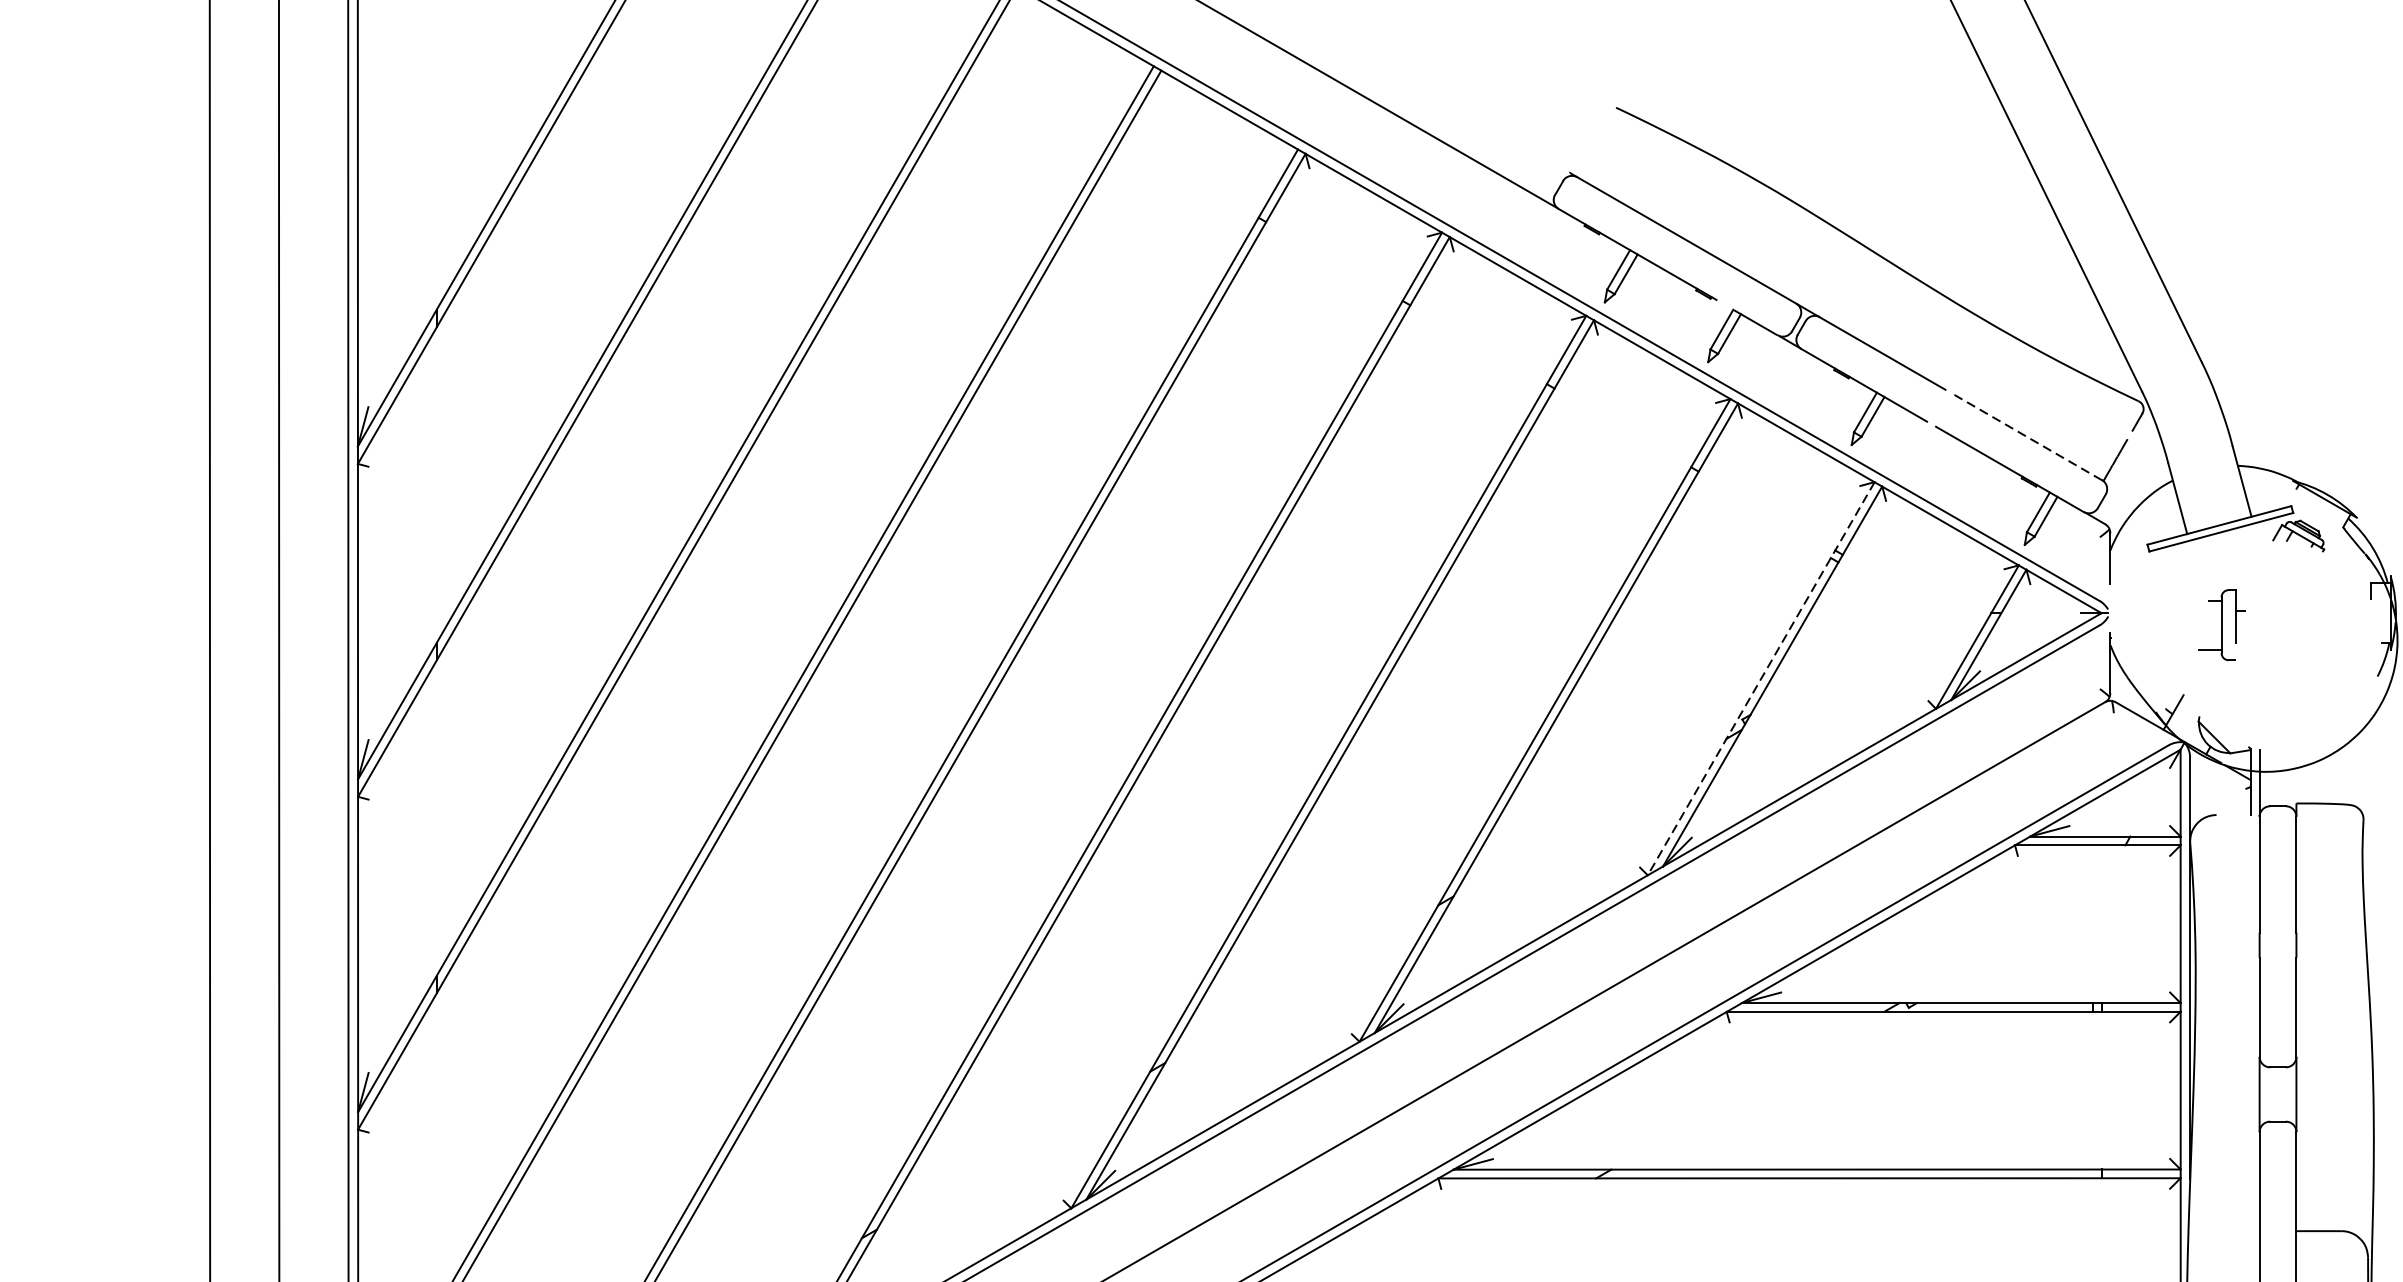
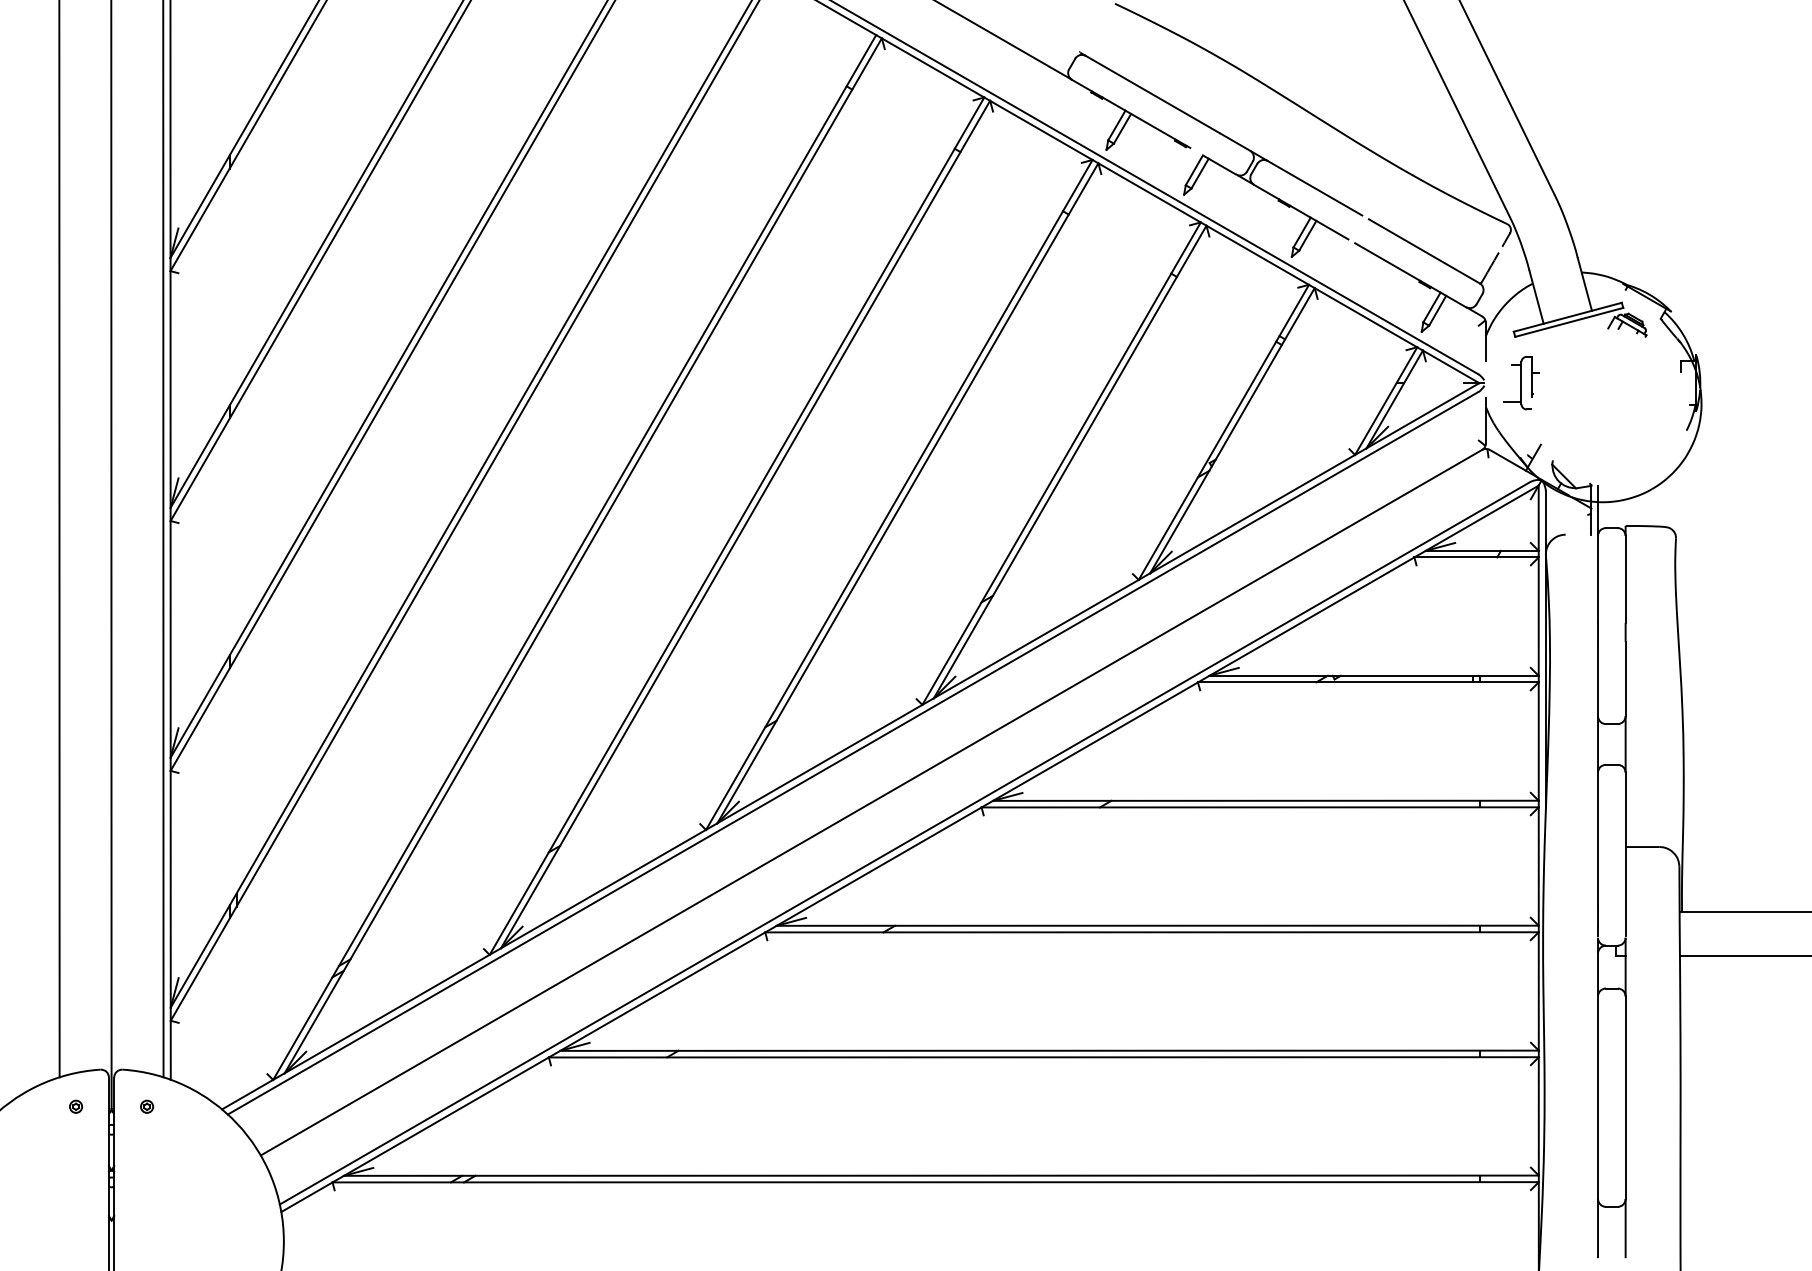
line: (2028, 437) -> (1424, 251), dashed -> solid
part: (2221, 625) -> (1521, 383), moved
line: (1760, 678) -> (1223, 432), dashed -> solid

